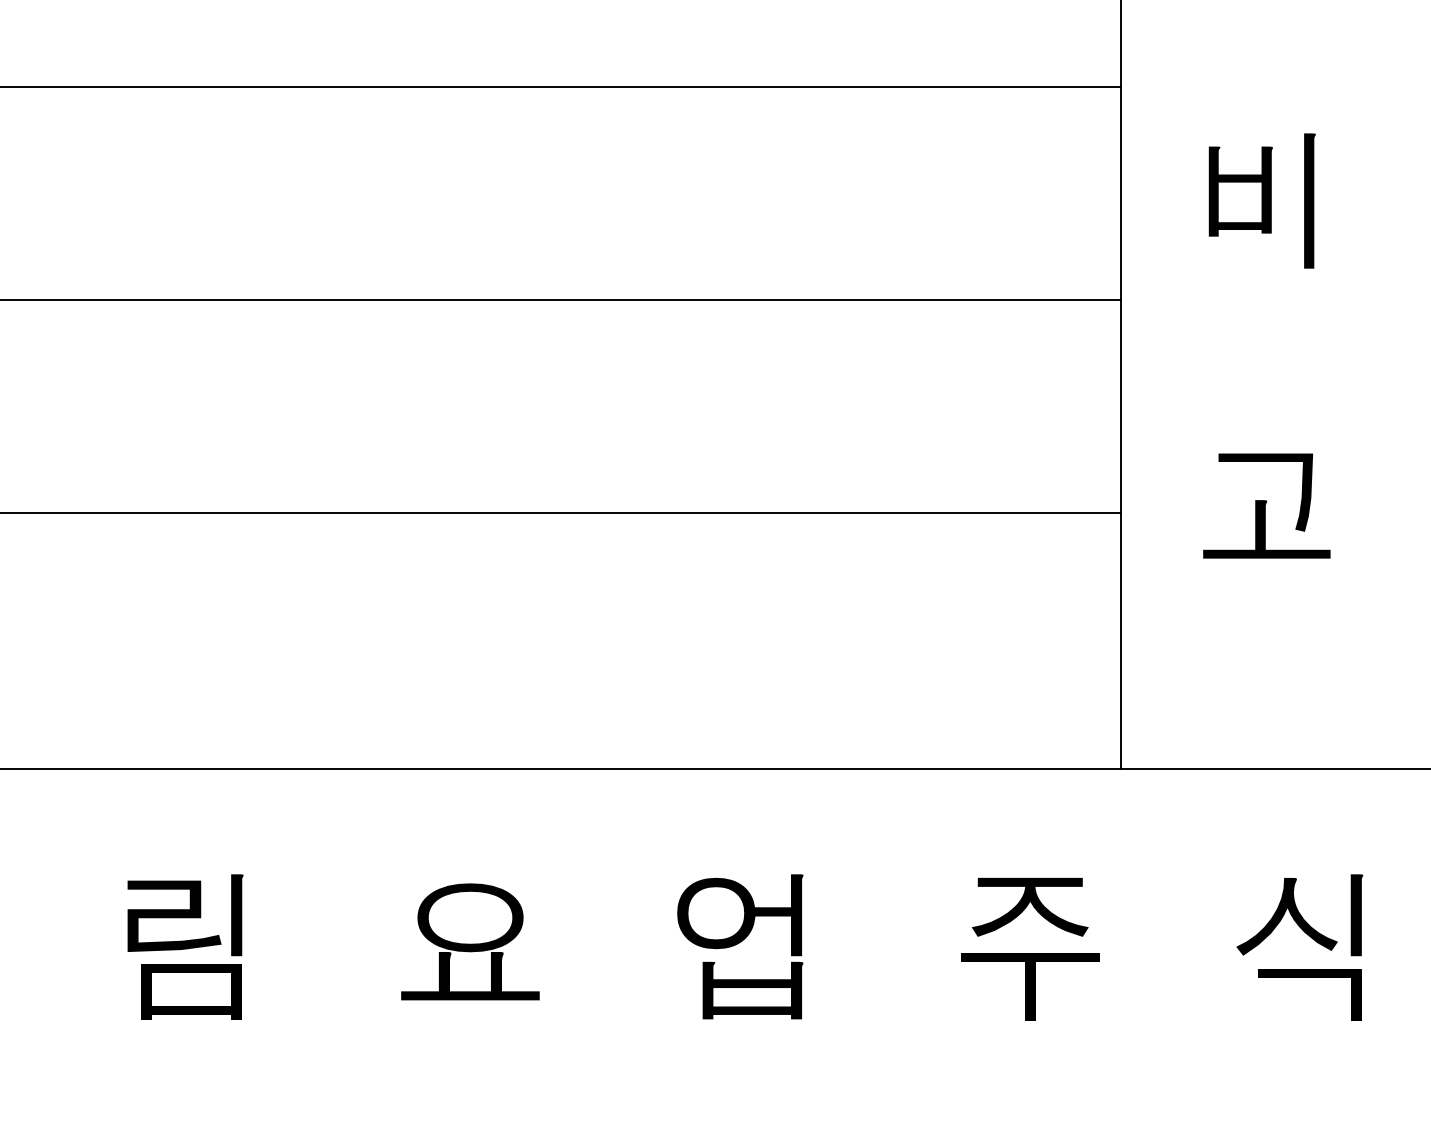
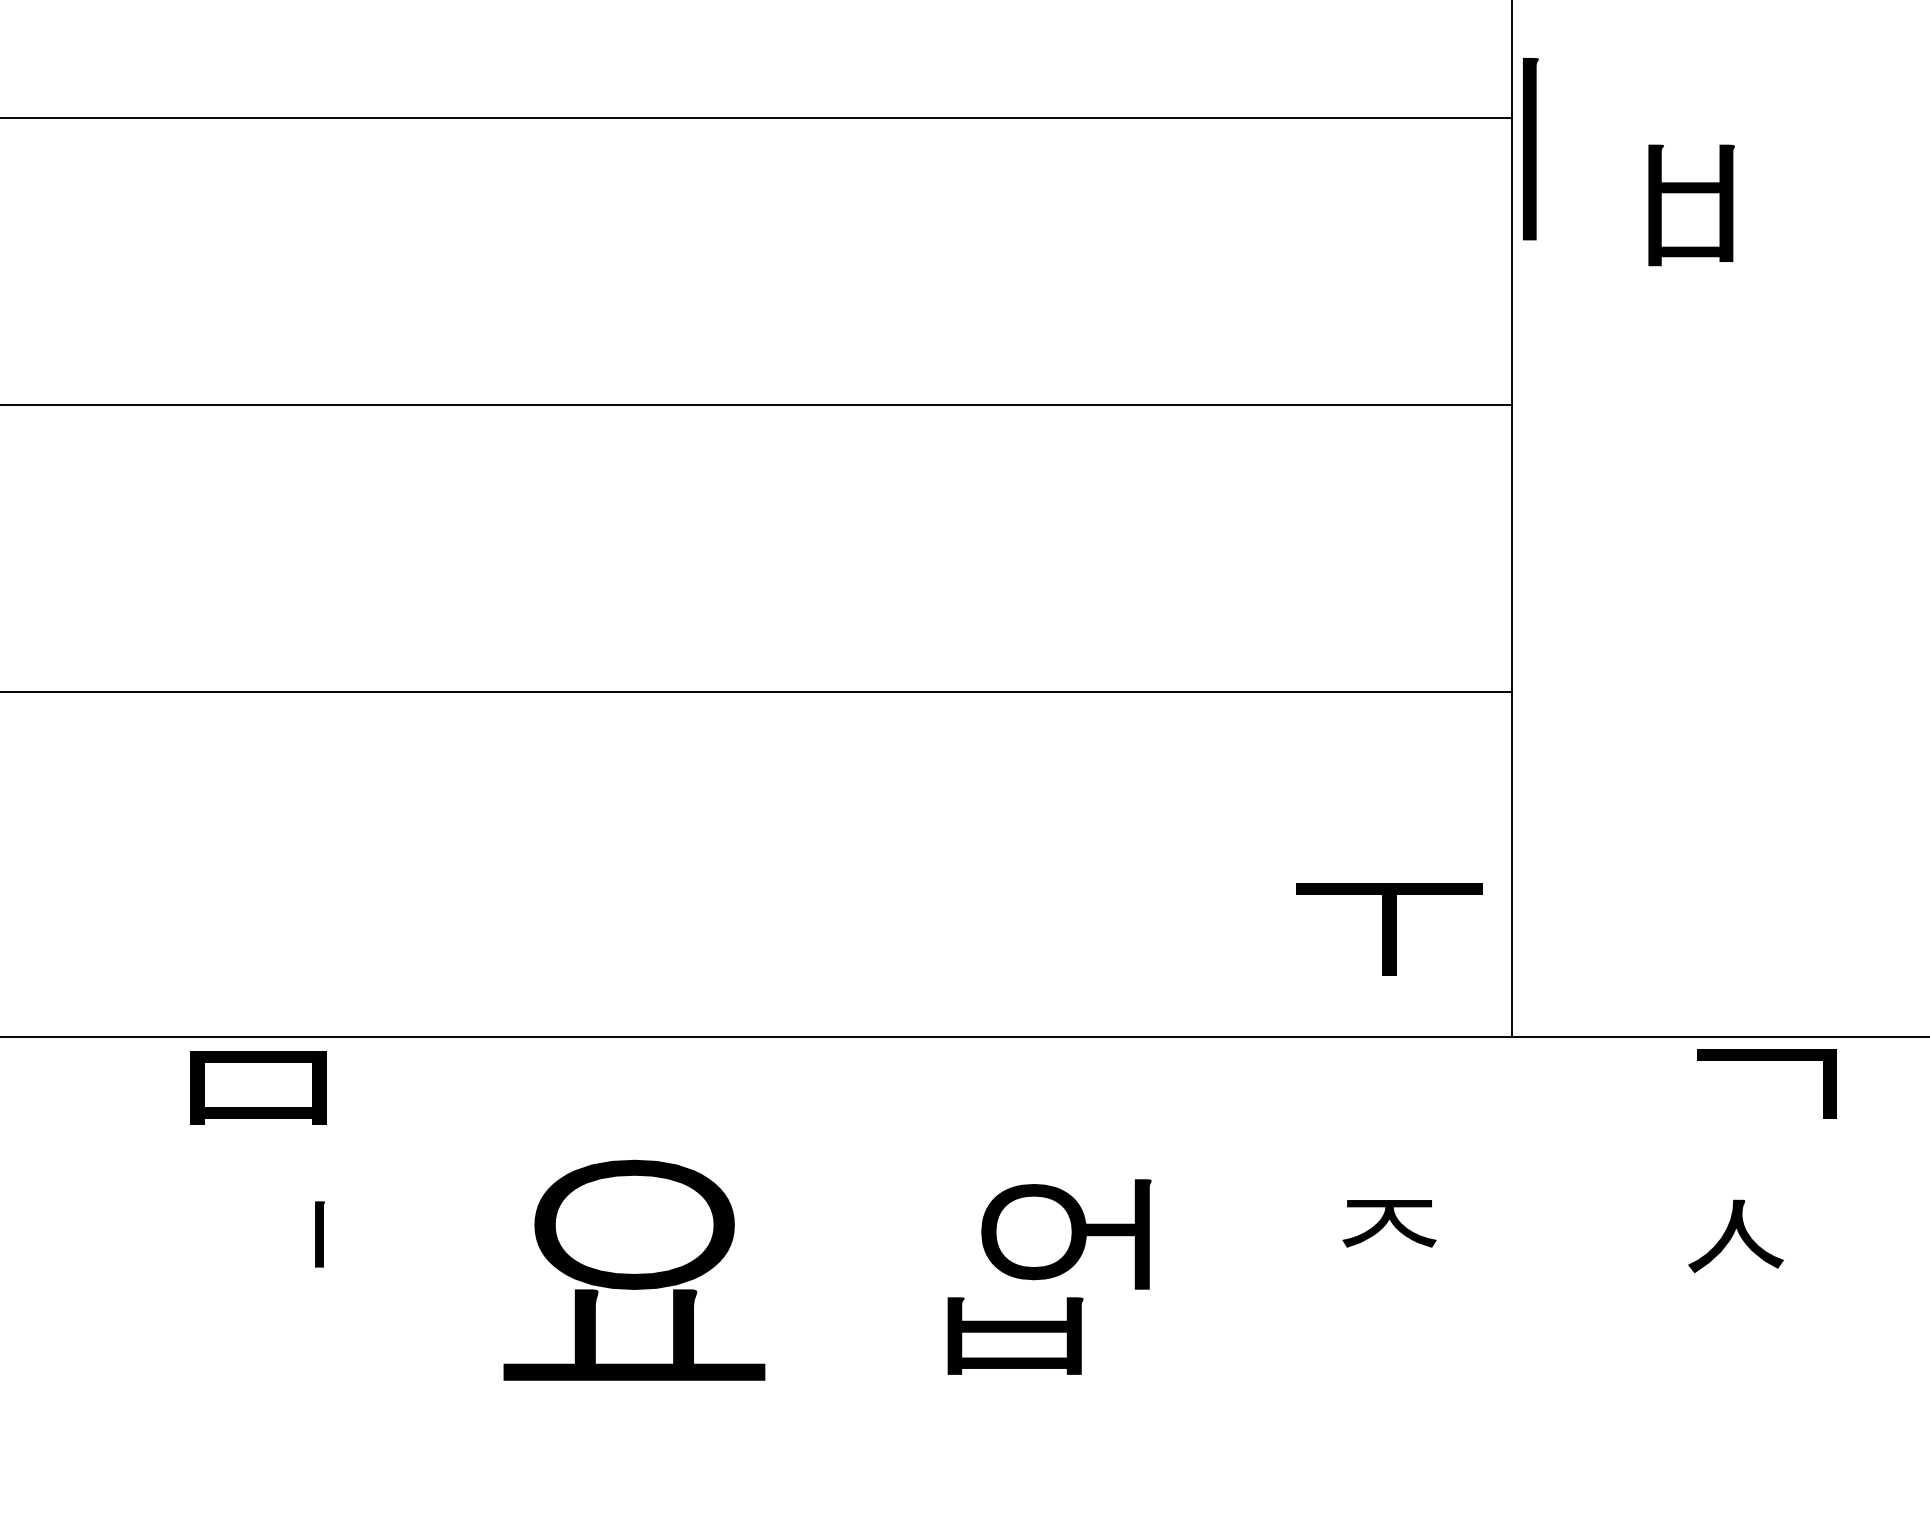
part: (1240, 191) -> (1691, 205), moved
part: (1309, 201) -> (1530, 149), moved
fill: (1265, 492) -> (1707, 664), removed
fill: (1266, 529) -> (1708, 713), removed
part: (1030, 907) -> (1389, 1223), size x0.6
part: (236, 915) -> (319, 1234), size x0.6
part: (740, 915) -> (1066, 1234), moved
part: (1357, 915) -> (1830, 1234), removed
fill: (174, 916) -> (235, 1235), removed
part: (1286, 916) -> (1735, 1236), size x0.7
part: (470, 941) -> (634, 1270), size x1.4
part: (1309, 977) -> (1766, 1060), moved
part: (1030, 987) -> (1389, 929), moved
part: (191, 991) -> (258, 1087), moved

